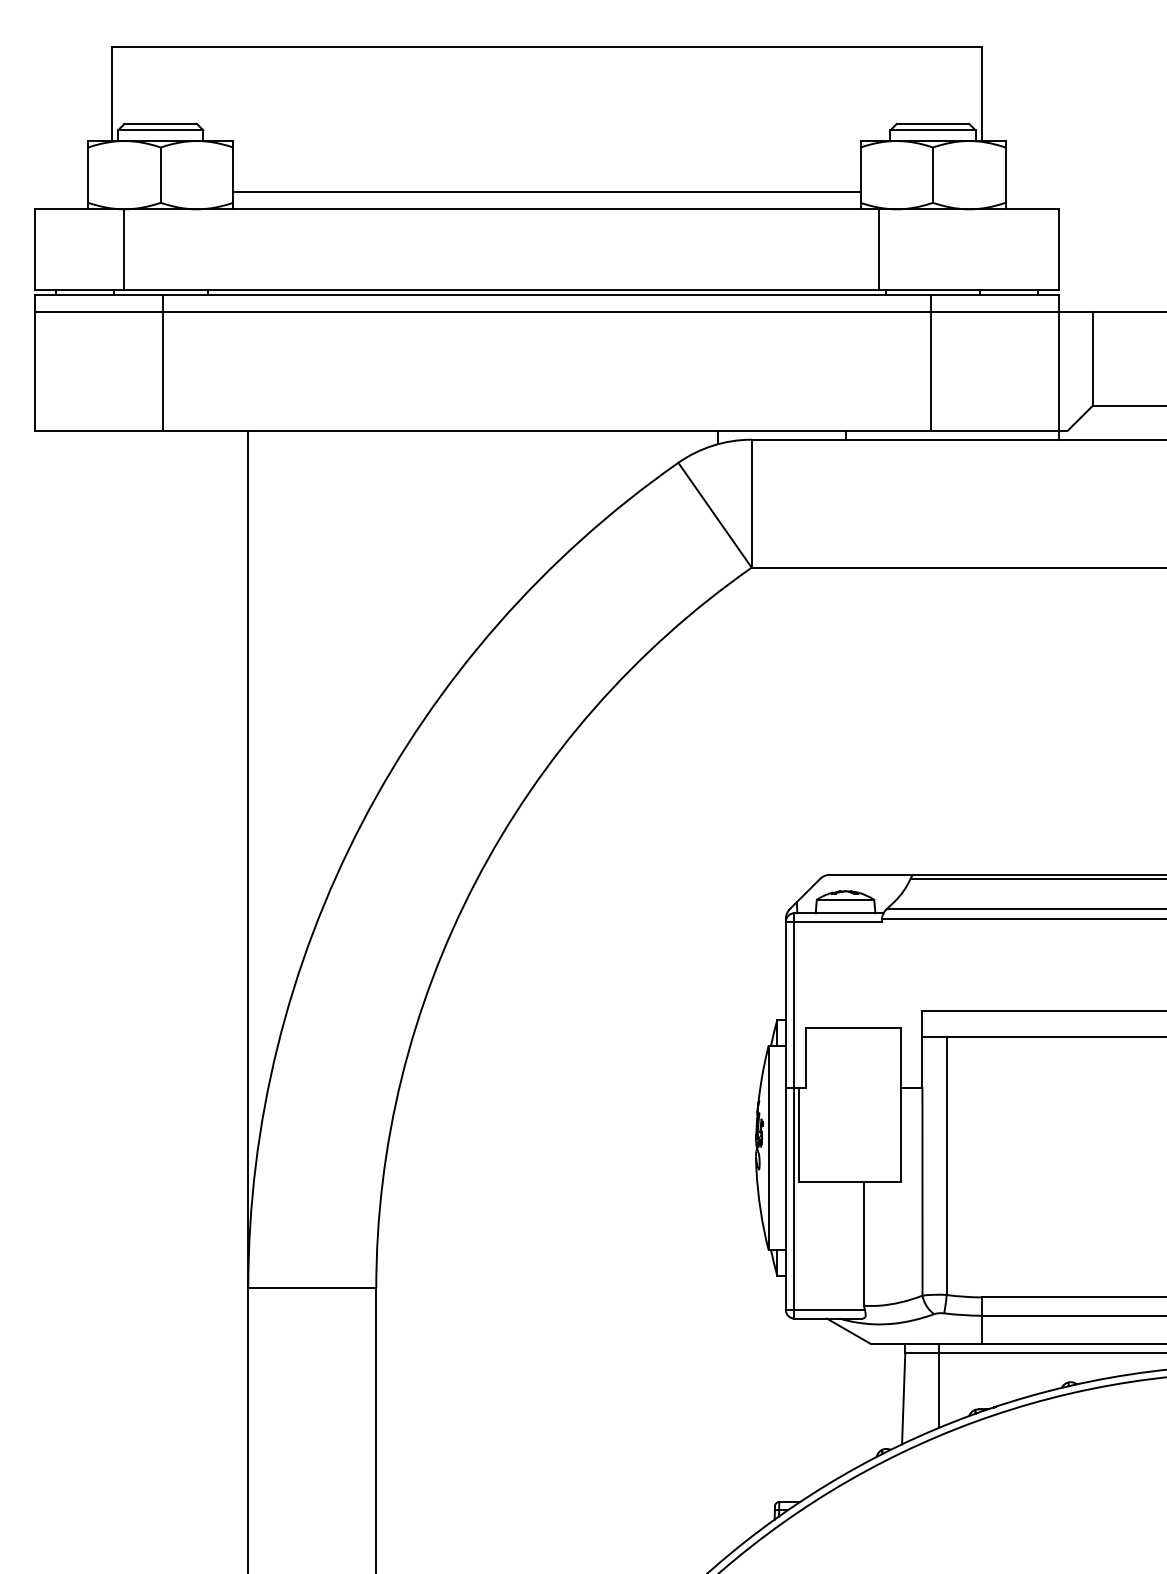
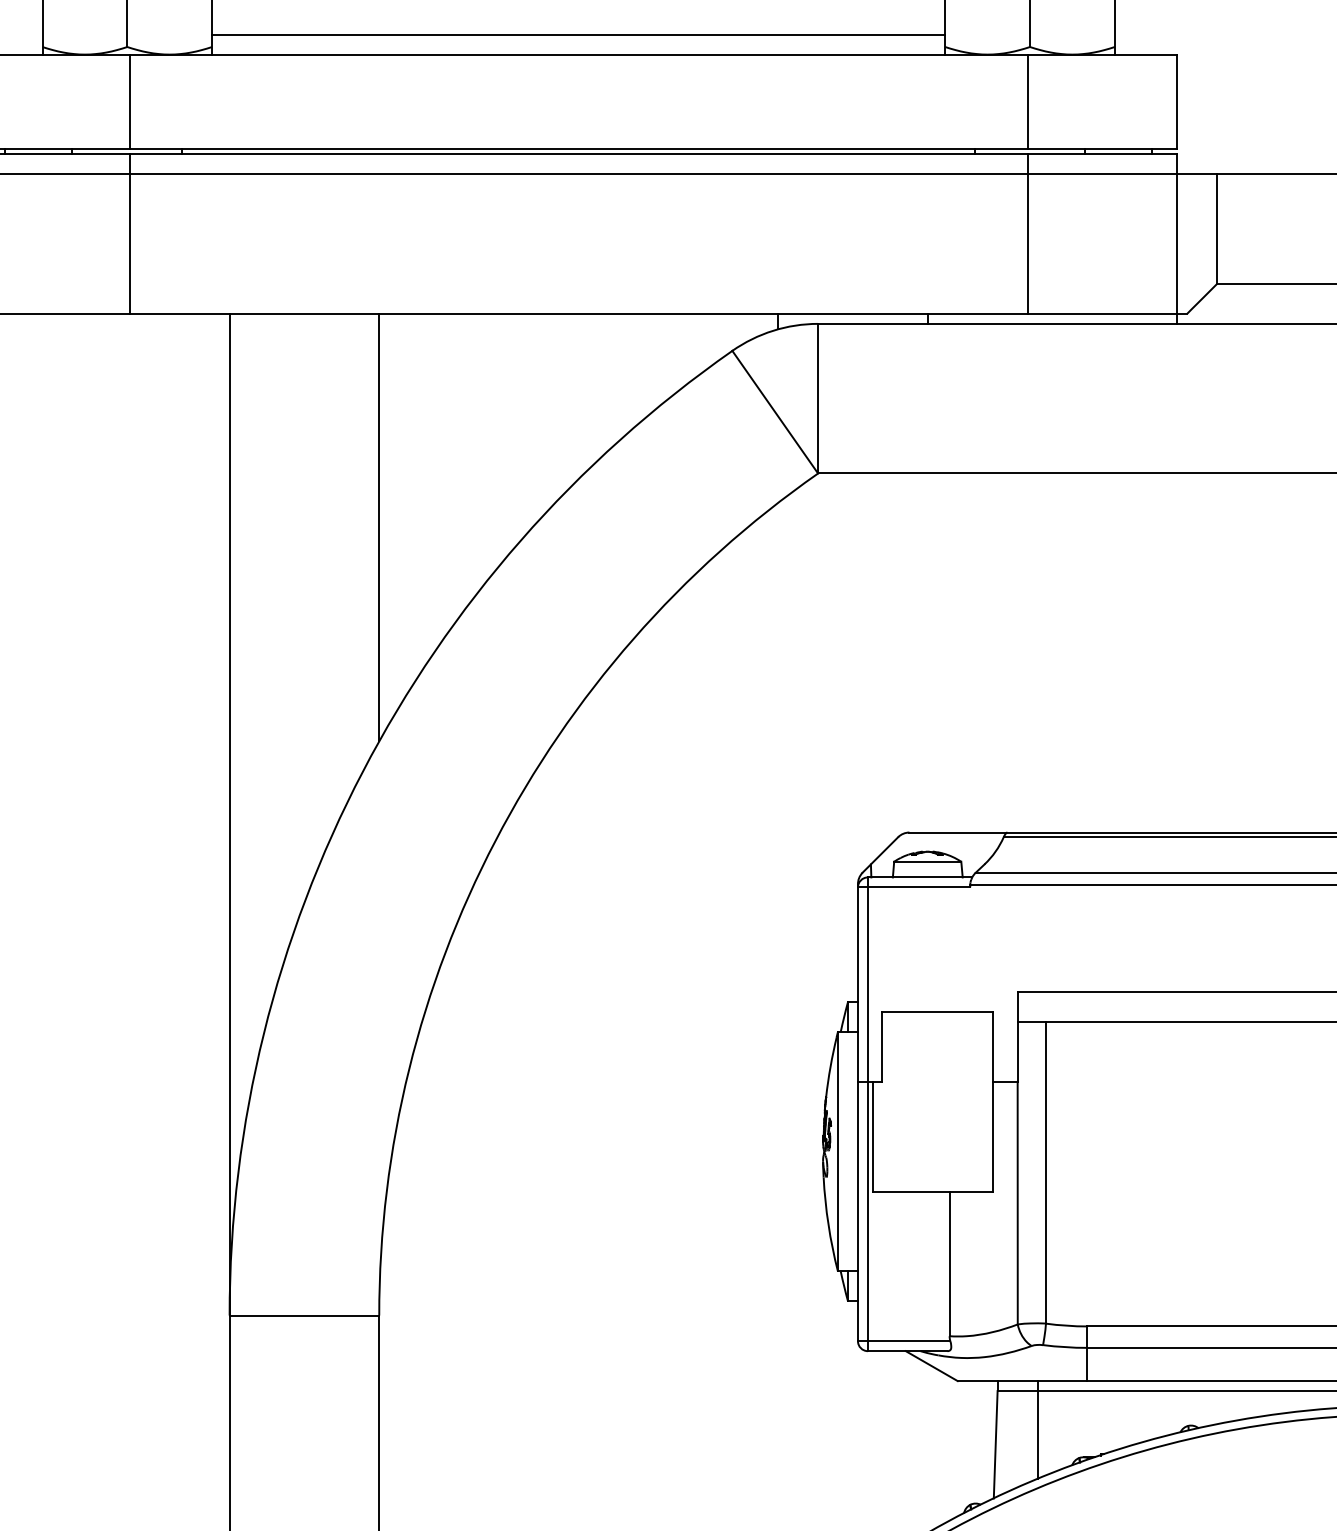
line: (123, 249) -> (129, 101), moved
line: (878, 249) -> (1027, 101), moved
line: (376, 613) -> (379, 527), added

